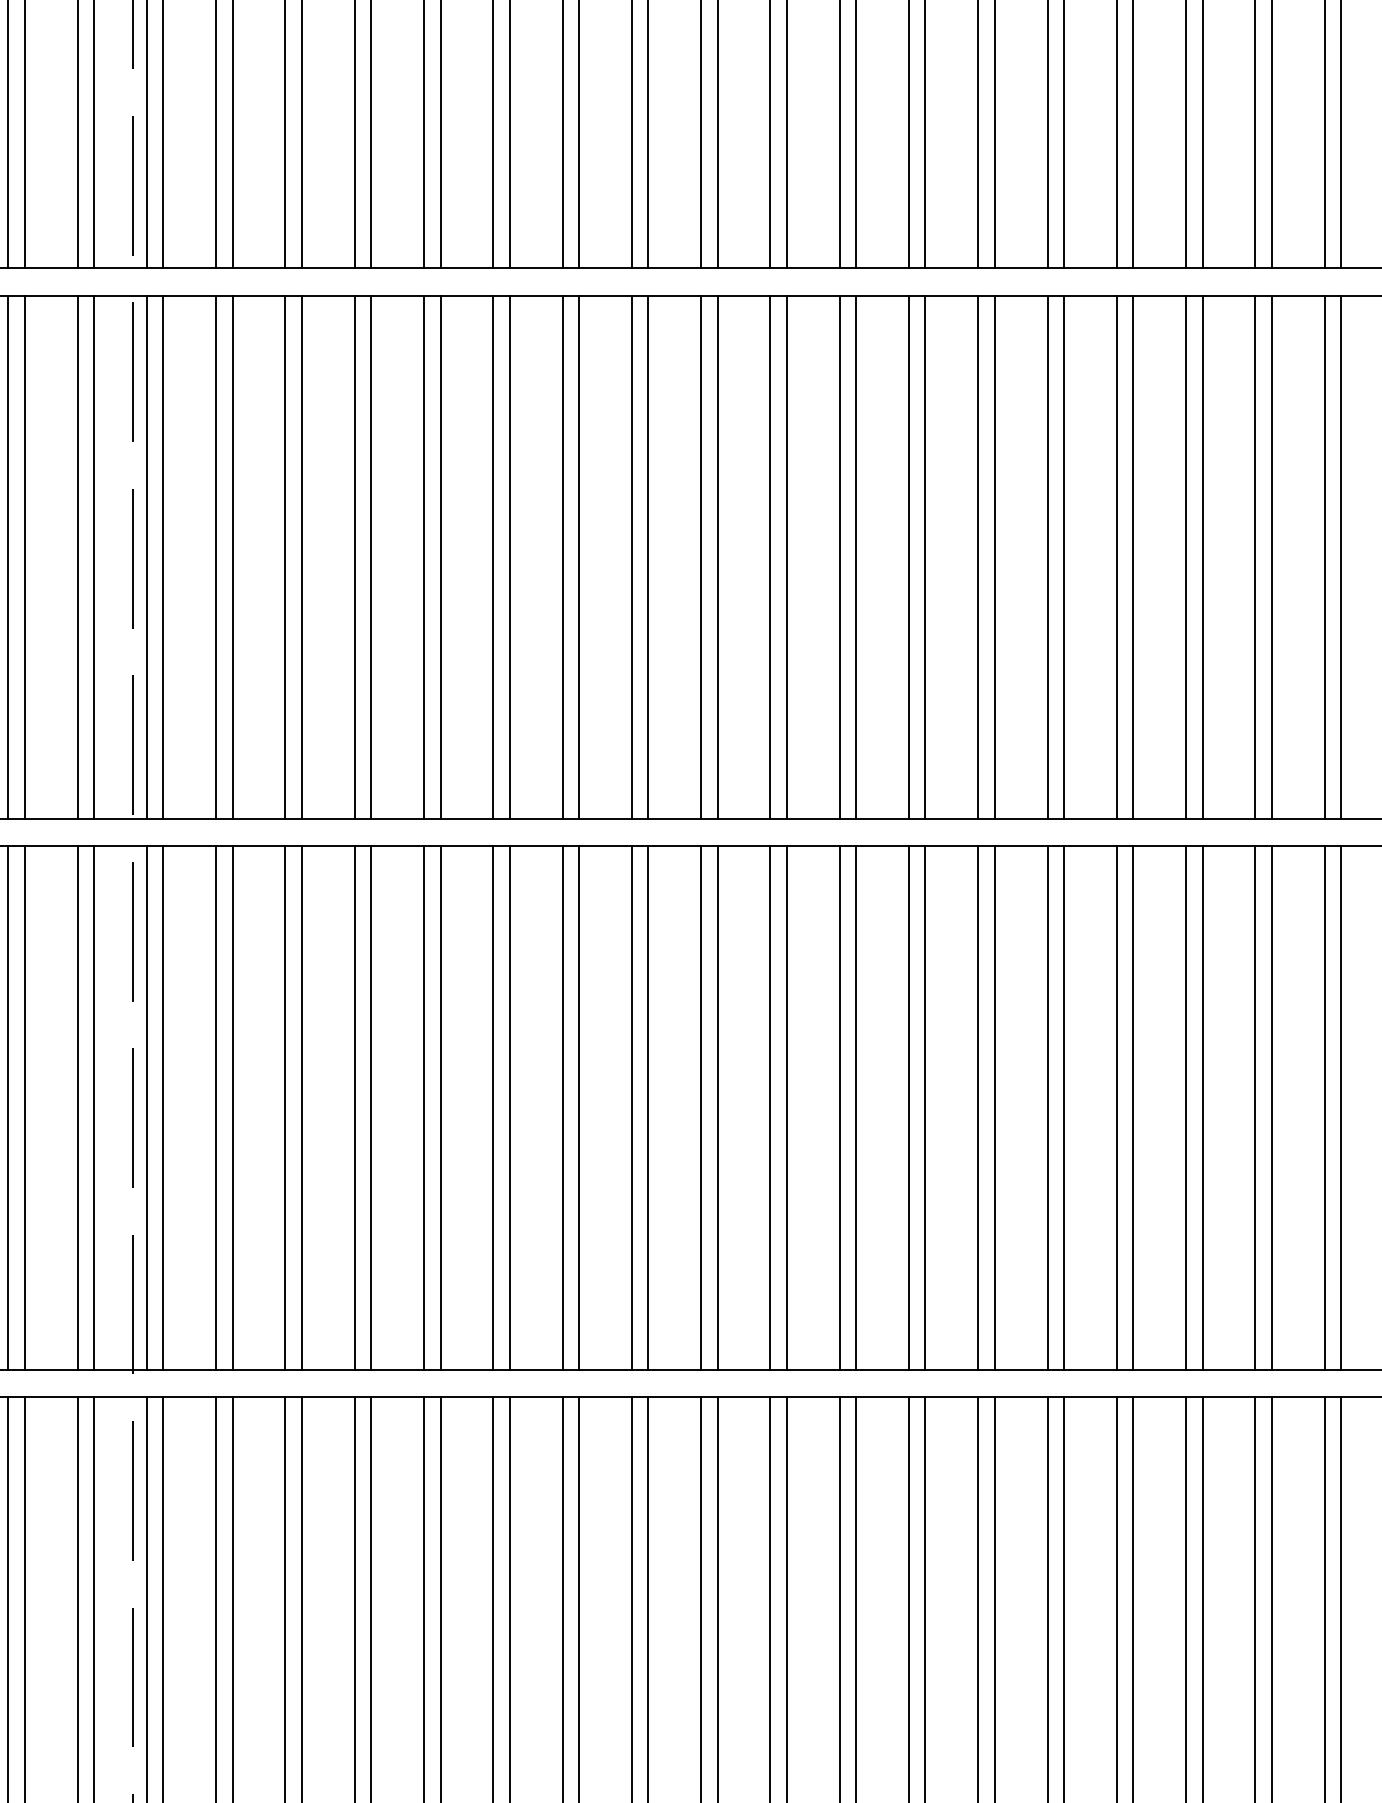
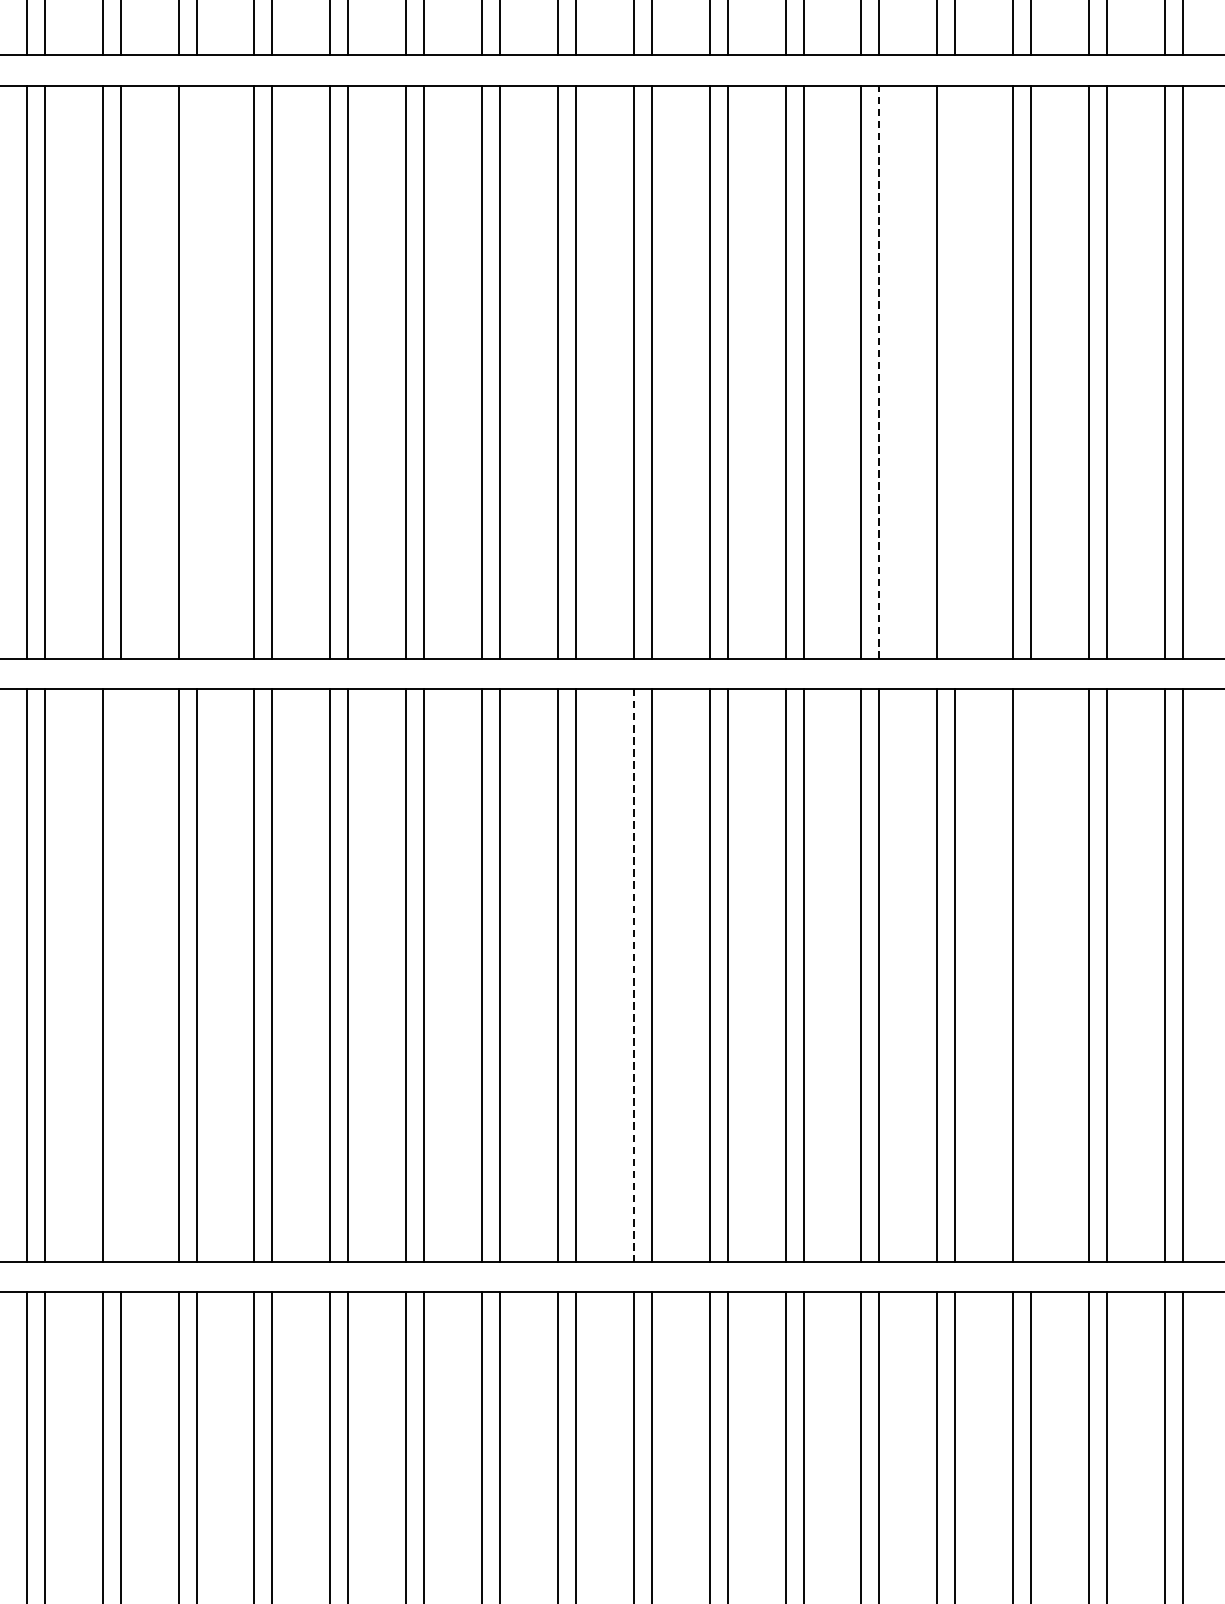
line: (509, 556) -> (196, 371), removed
line: (1202, 556) -> (955, 371), removed
line: (1133, 557) -> (879, 372), solid -> dashed
line: (440, 1107) -> (120, 974), removed
line: (908, 1107) -> (633, 974), solid -> dashed
line: (1271, 1107) -> (1030, 974), removed

